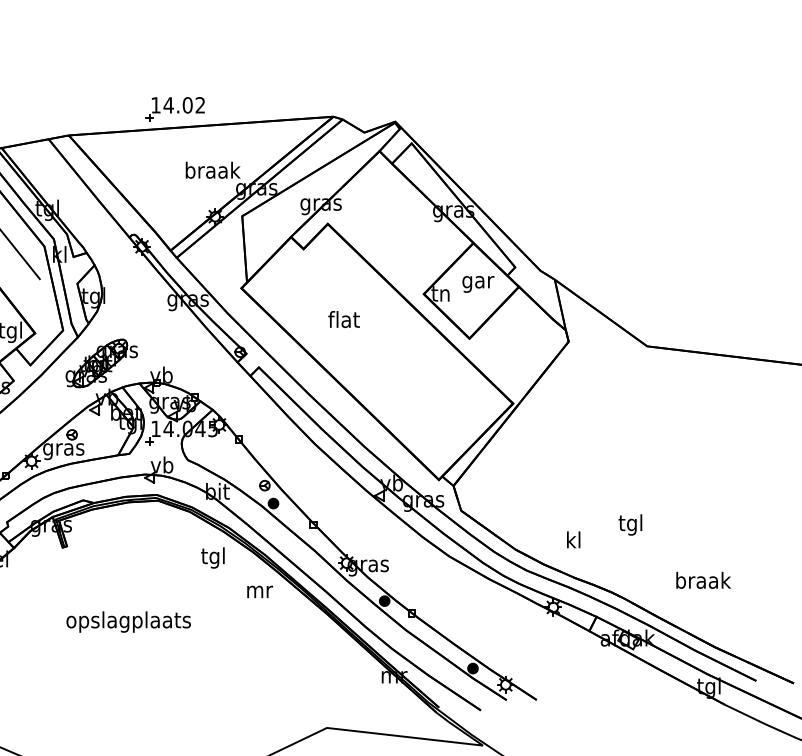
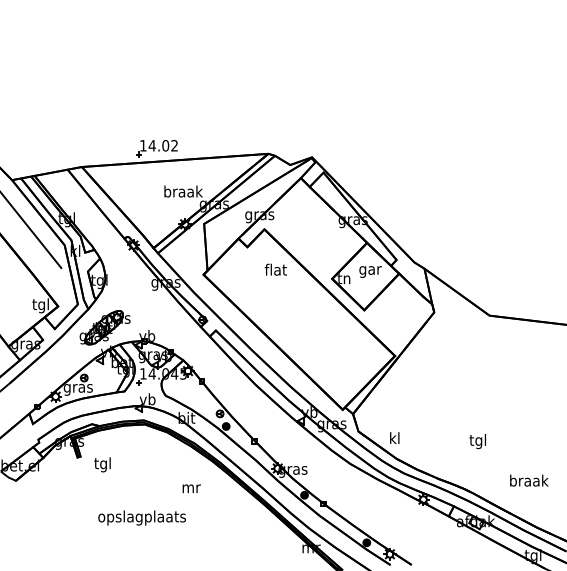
text: (343, 319) -> (275, 269), moved
text: (573, 539) -> (394, 437), moved
text: (212, 557) -> (102, 464), moved
text: (259, 591) -> (191, 488), moved
text: (127, 621) -> (141, 517), moved

